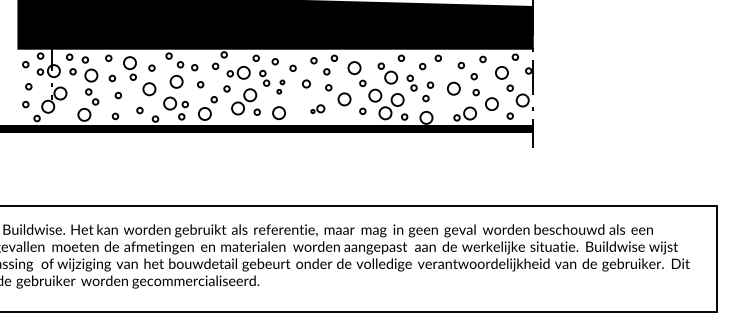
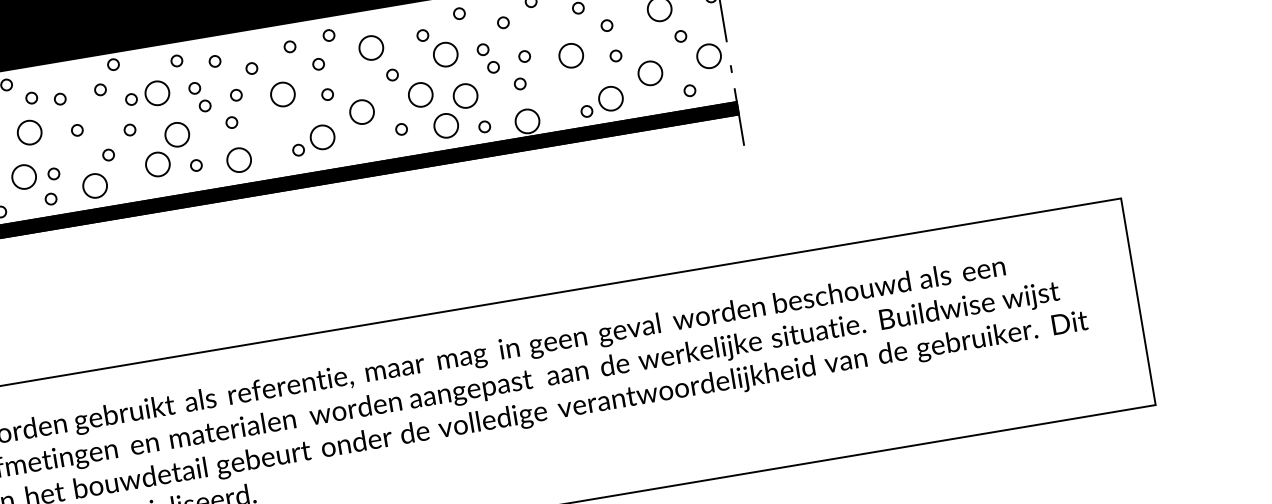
part: (306, 83) -> (282, 93), size x1.67
part: (280, 86) -> (233, 107), size x1.43
part: (317, 108) -> (312, 138), size x1.67

